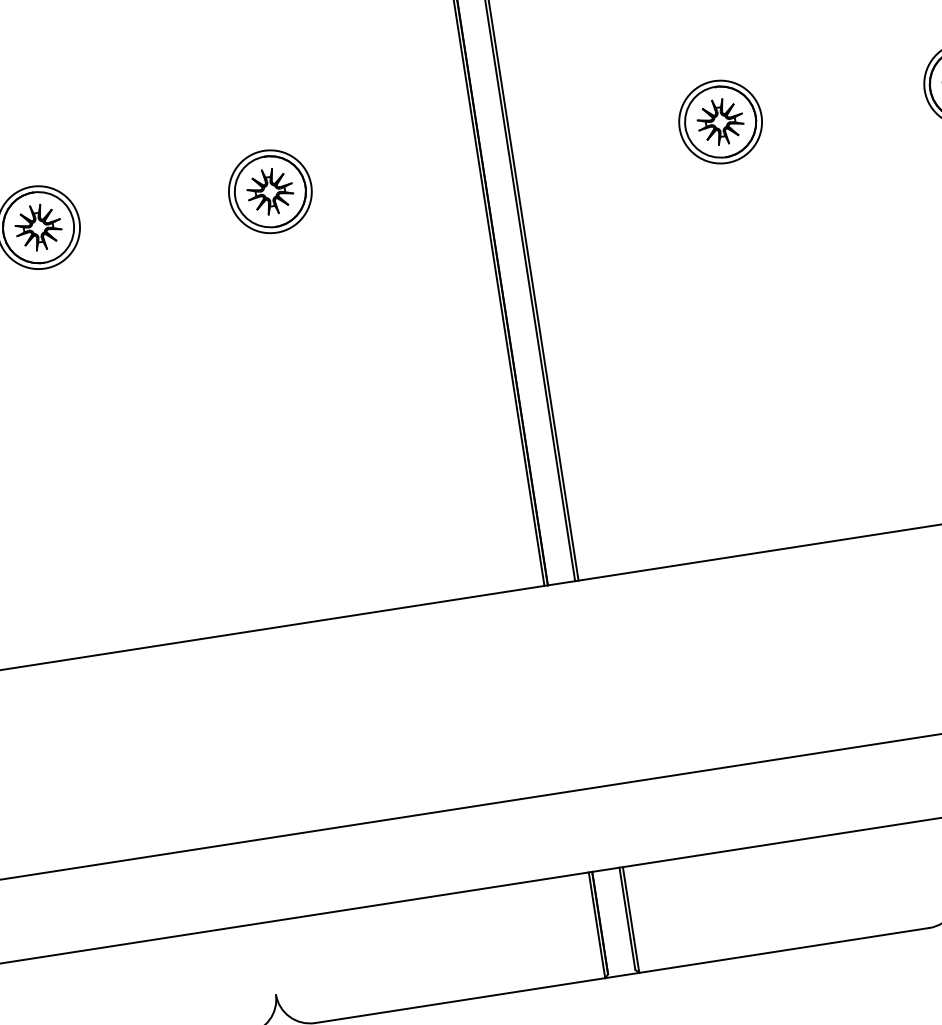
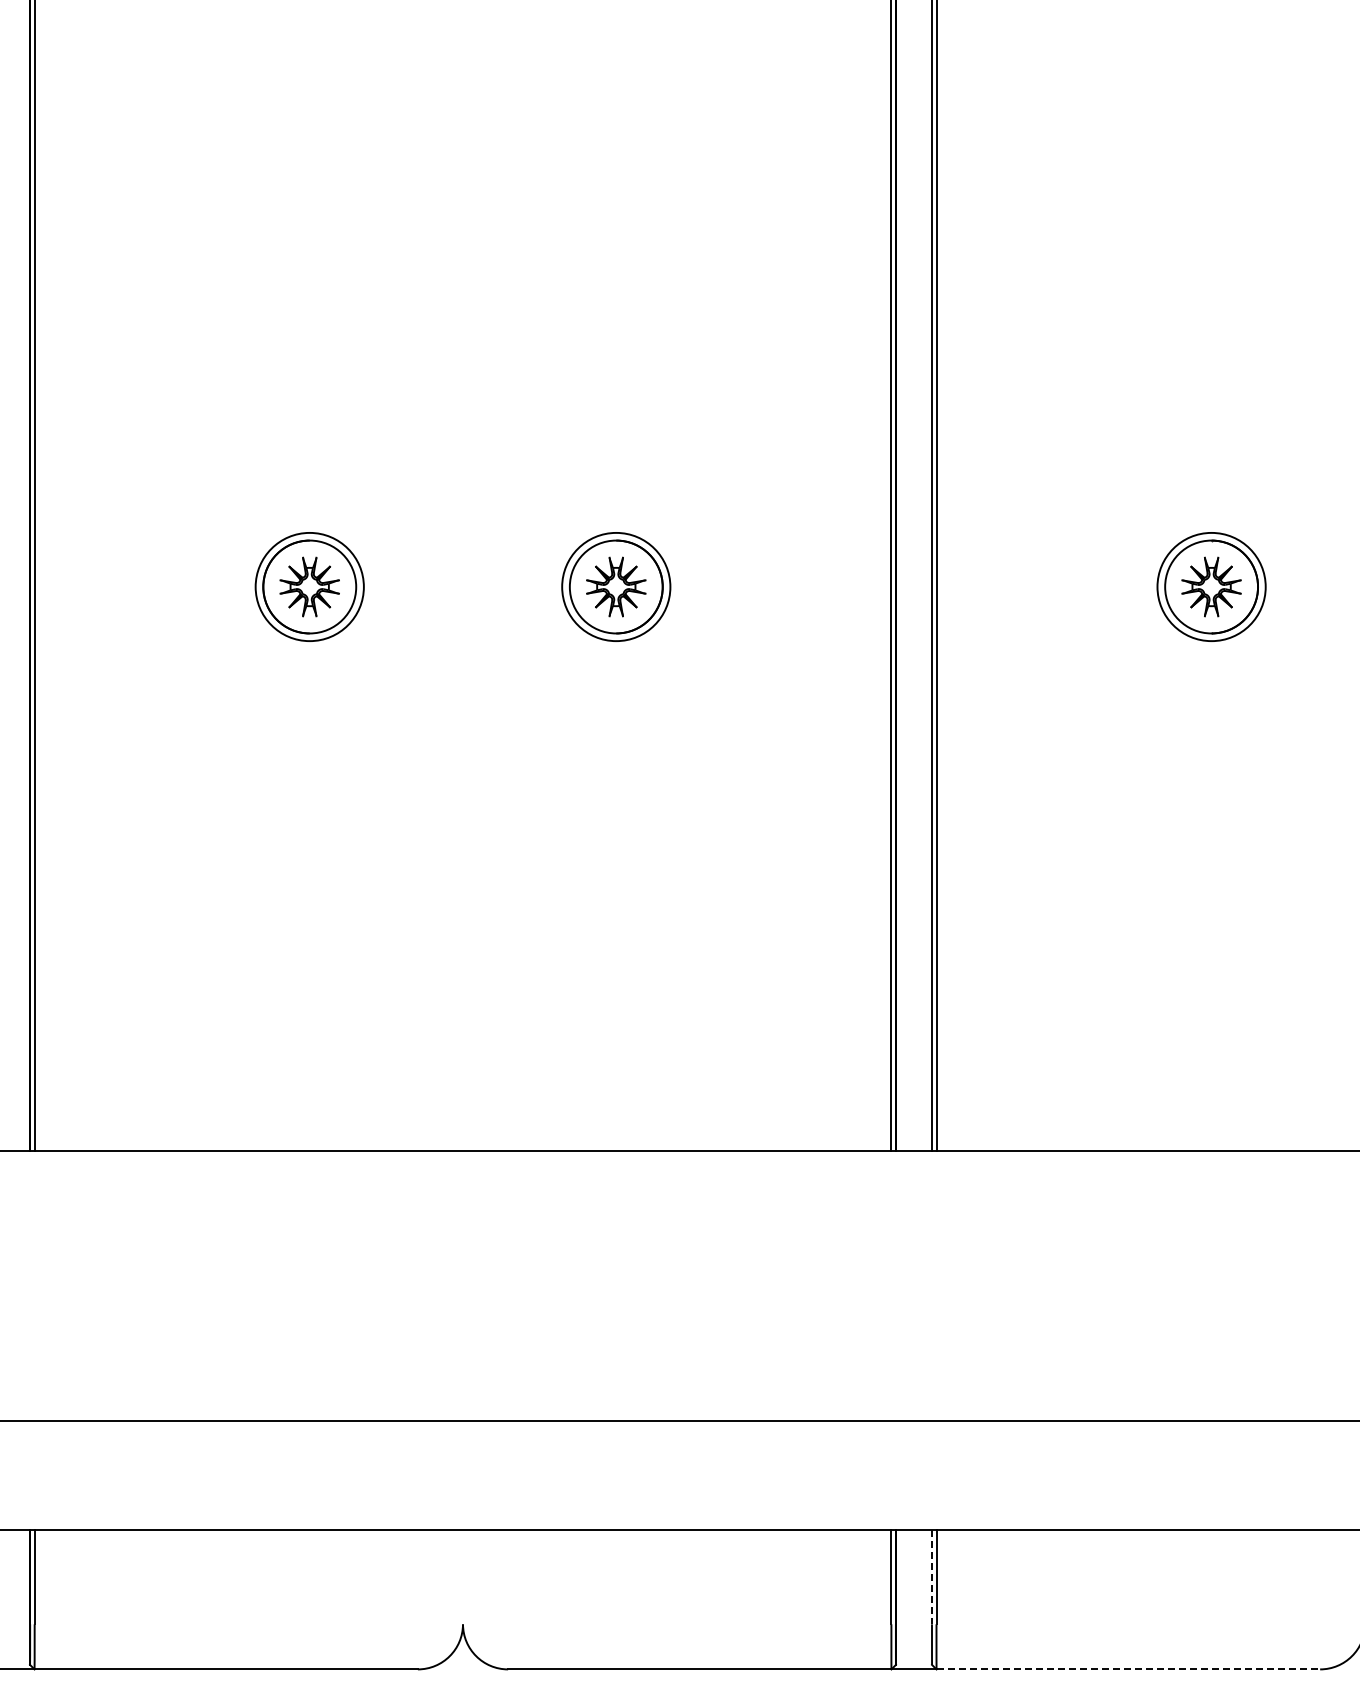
line: (624, 903) -> (931, 1577), solid -> dashed
line: (784, 950) -> (1128, 1669), solid -> dashed

